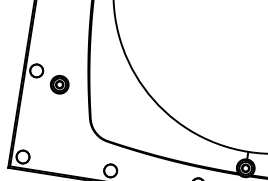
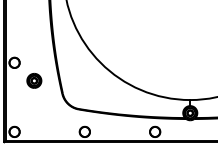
part: (59, 84) -> (34, 80), moved

